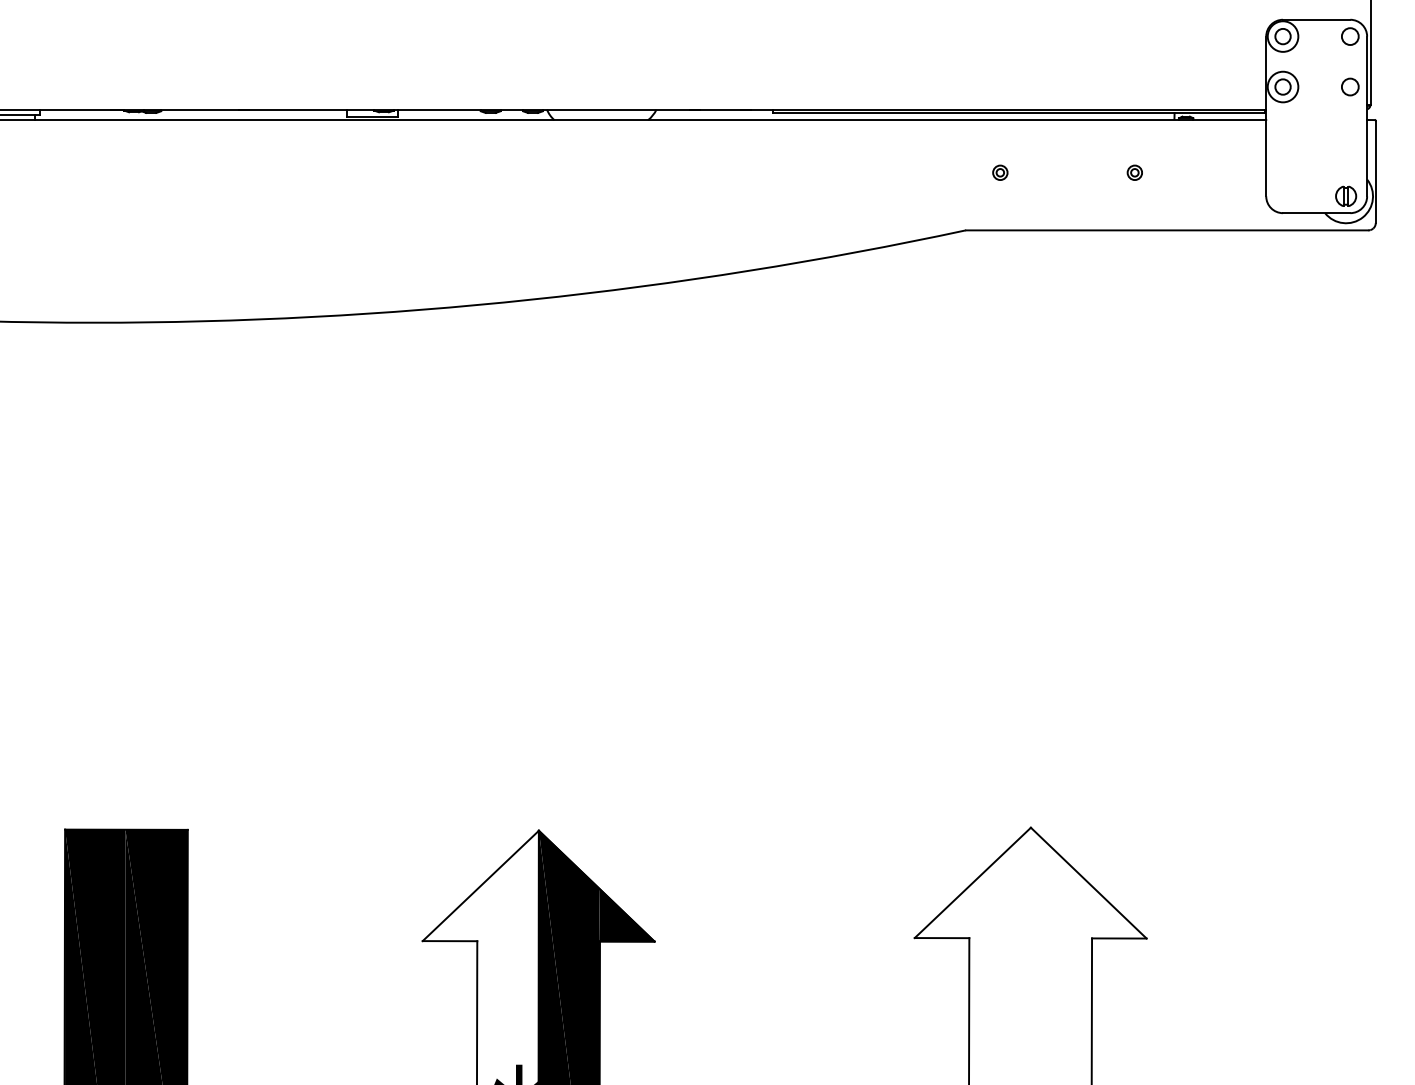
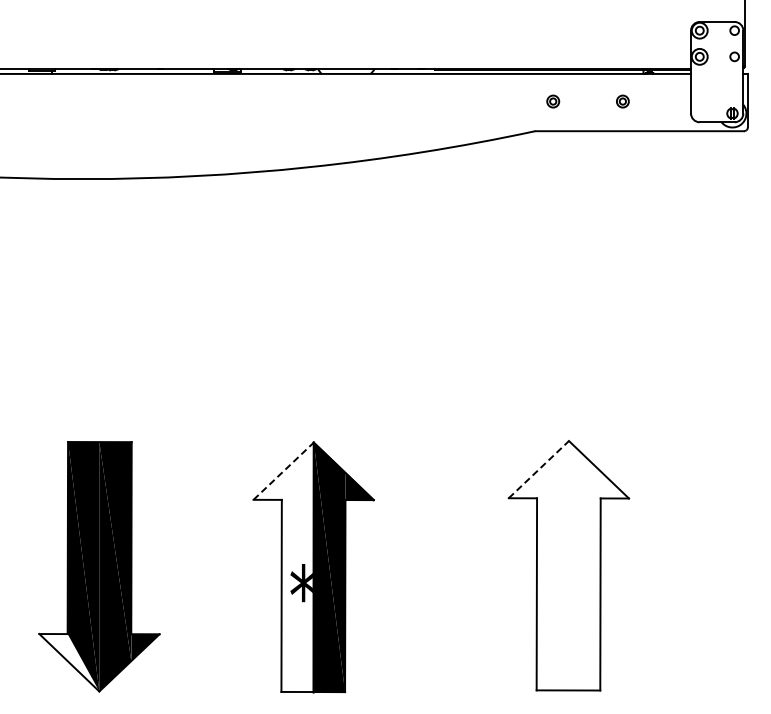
part: (999, 171) -> (552, 100), size x1.6
part: (1134, 171) -> (622, 100), size x1.6
line: (972, 882) -> (538, 469), solid -> dashed
line: (480, 886) -> (283, 471), solid -> dashed

